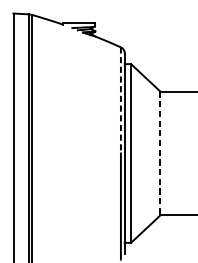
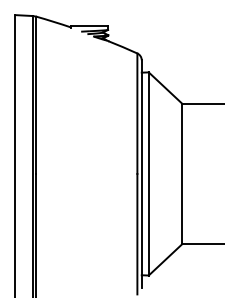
line: (121, 101) -> (137, 114), dashed -> solid
line: (160, 153) -> (182, 174), dashed -> solid

